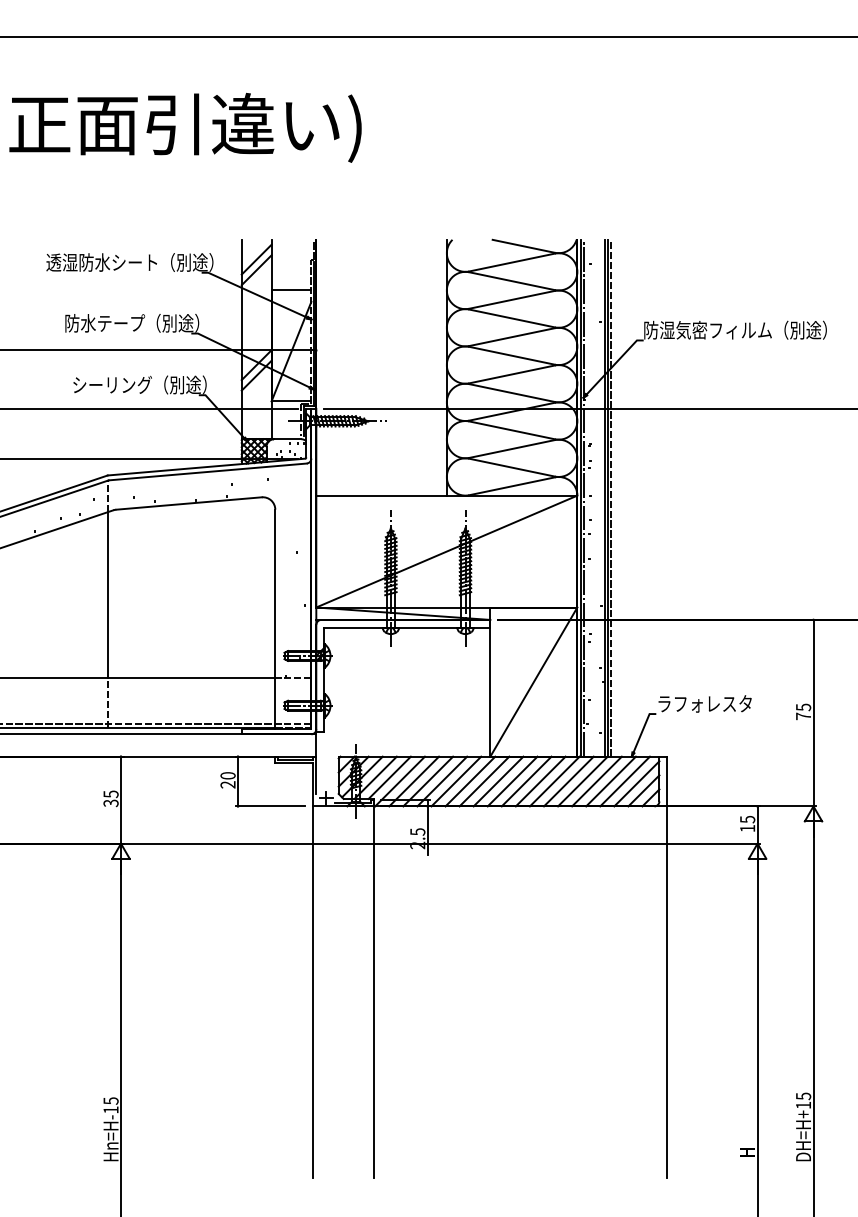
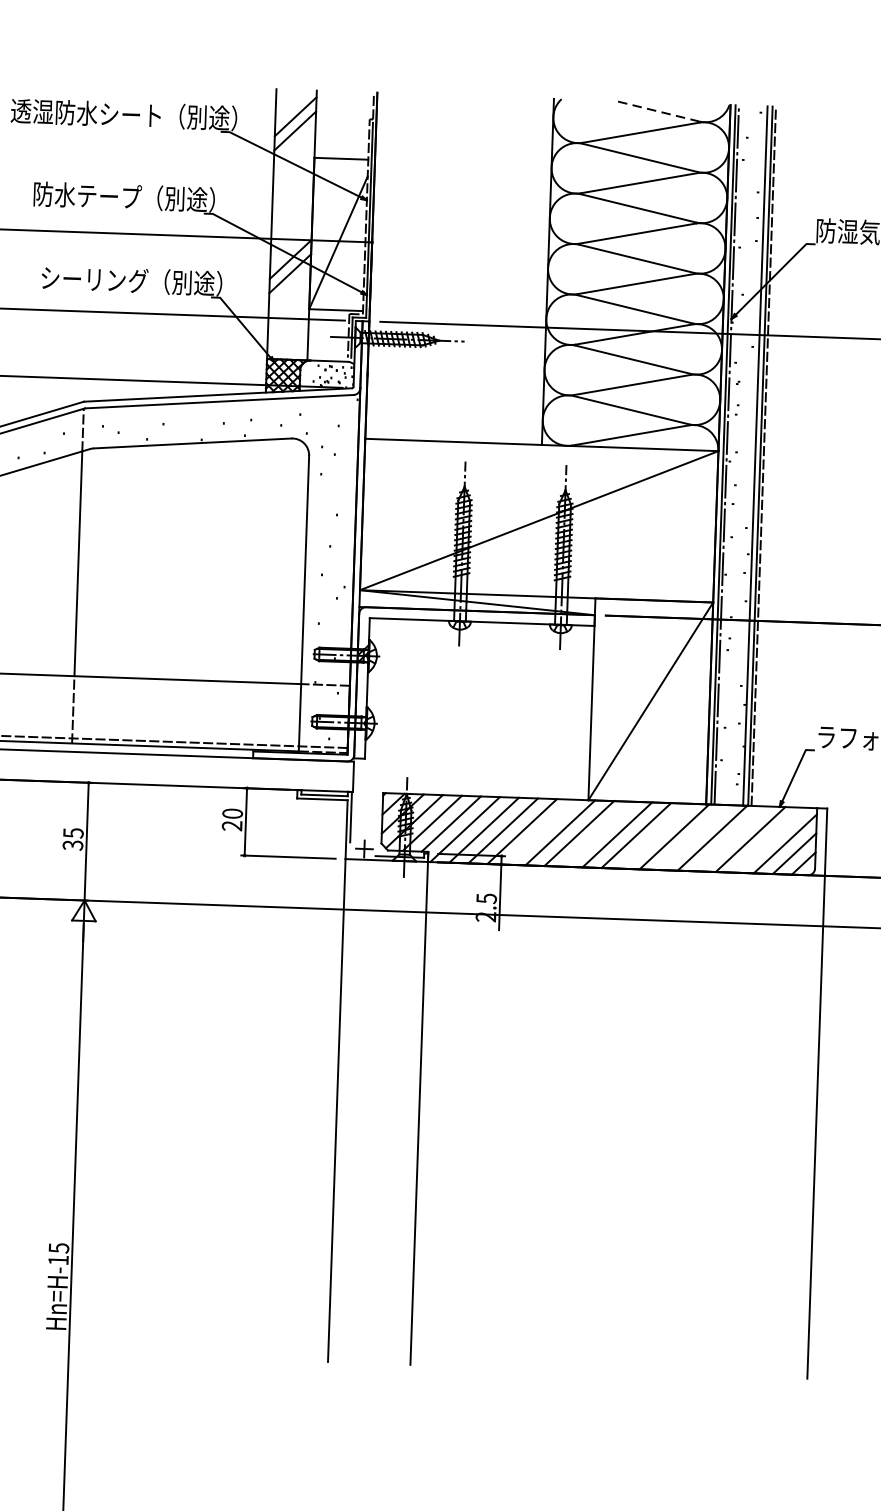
line: (523, 246) -> (657, 111), solid -> dashed
line: (456, 781) -> (541, 832), removed
line: (498, 781) -> (598, 834), removed
line: (540, 781) -> (655, 836), removed
line: (568, 781) -> (692, 837), removed
line: (596, 781) -> (730, 838), removed
line: (624, 781) -> (768, 840), removed

